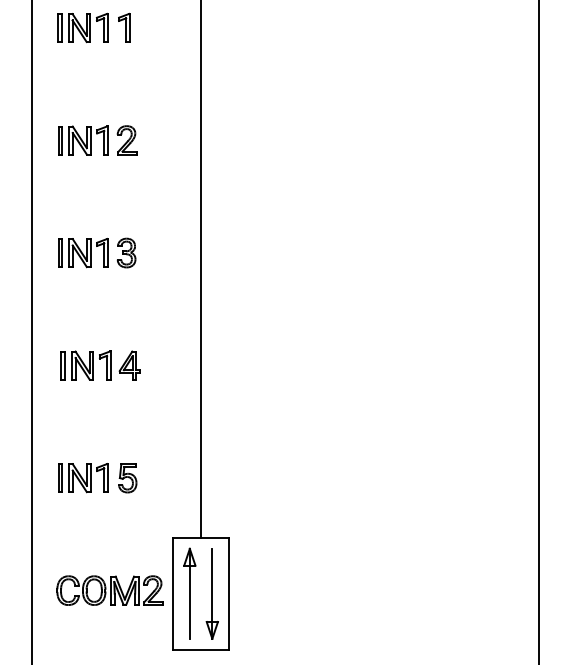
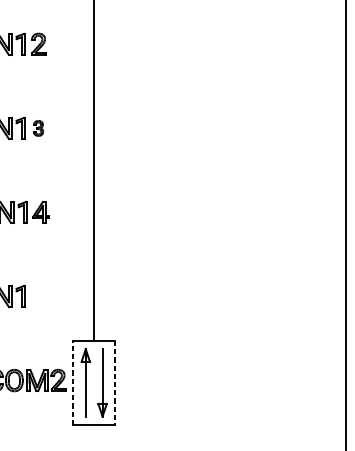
part: (126, 252) -> (38, 128), size x0.7
part: (127, 478) -> (39, 296), removed
line: (172, 593) -> (72, 382), solid -> dashed
line: (229, 594) -> (115, 383), solid -> dashed

